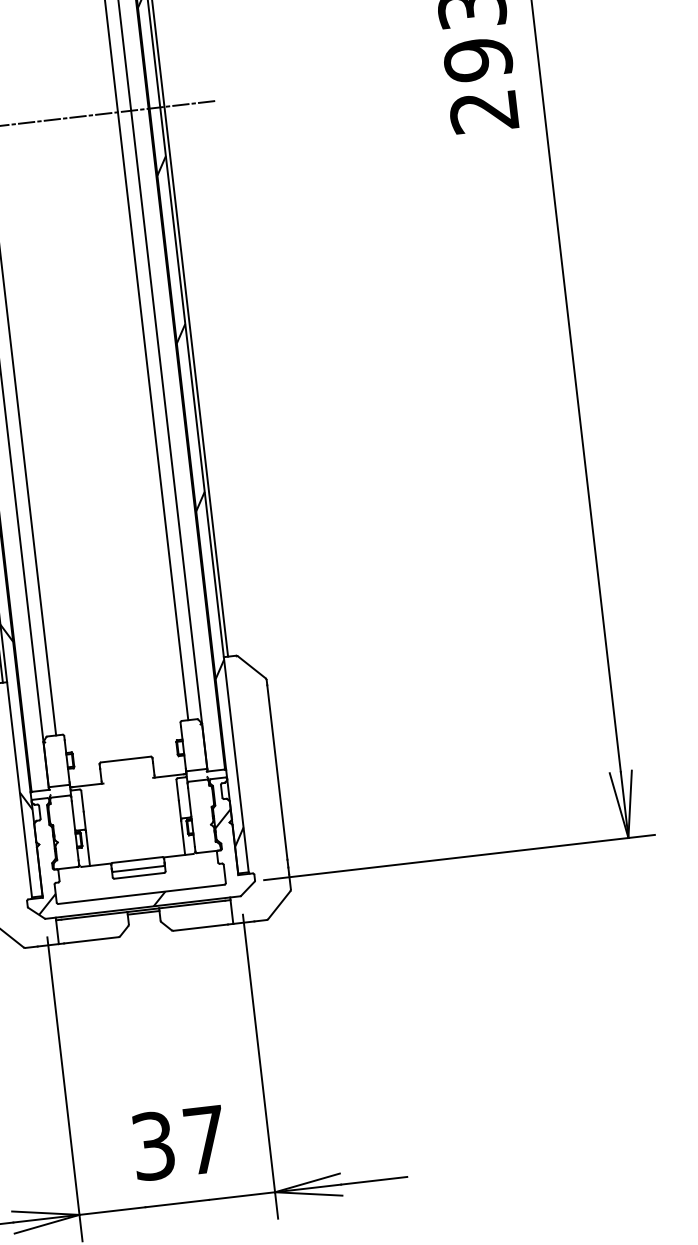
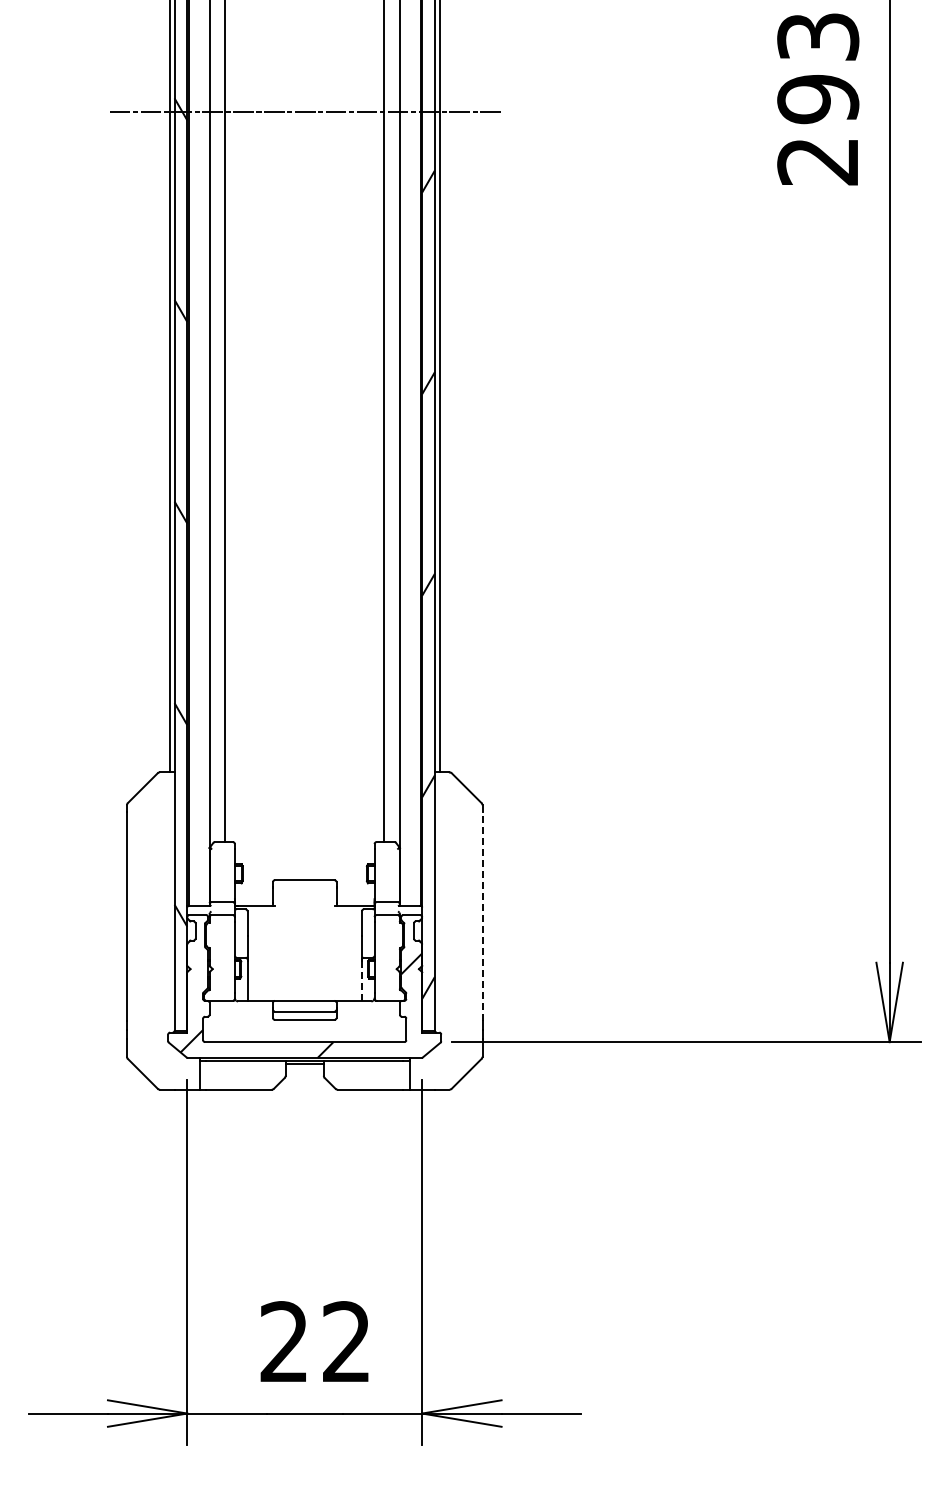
line: (277, 772) -> (482, 916), solid -> dashed
line: (182, 838) -> (361, 981), solid -> dashed
text: (178, 1143) -> (314, 1342), 37 -> 22

